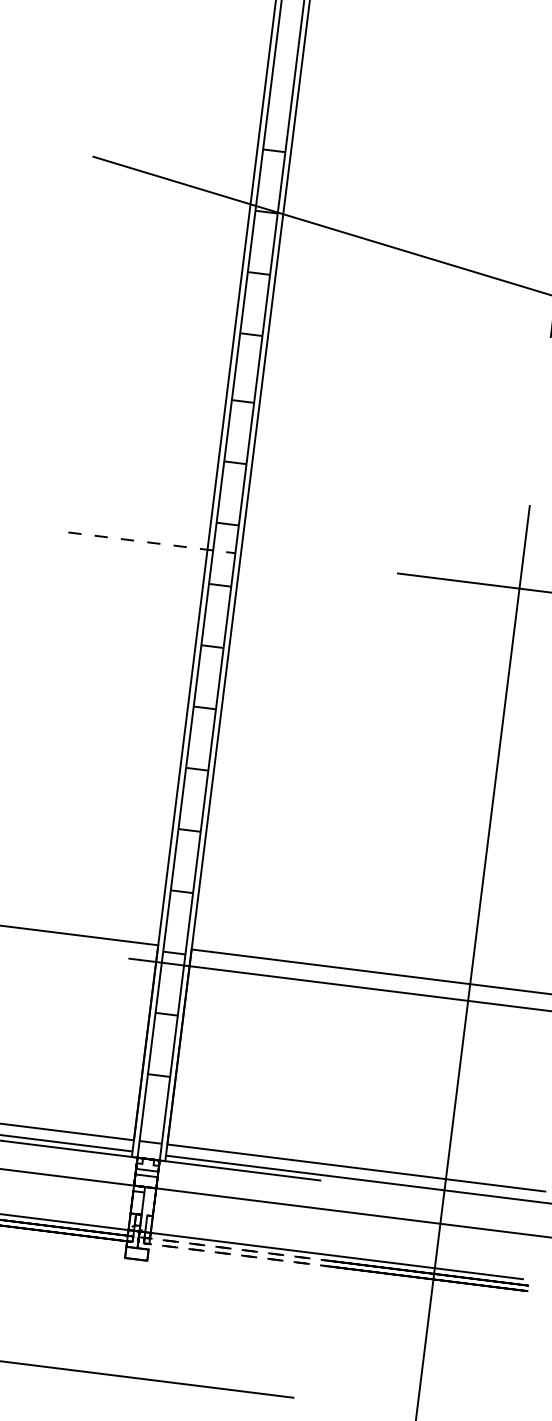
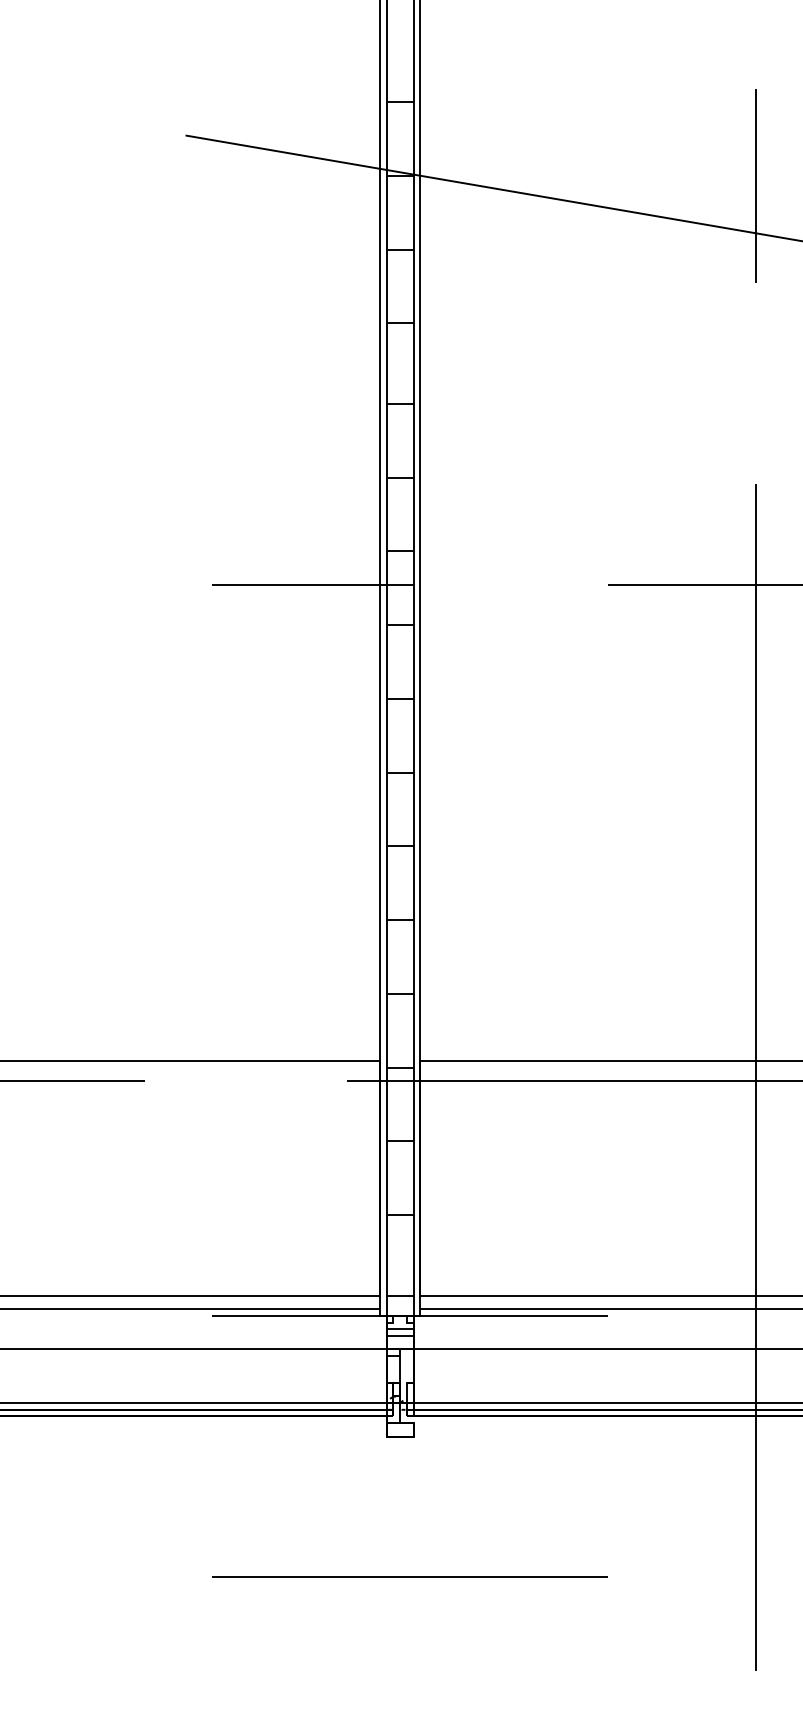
line: (151, 542) -> (312, 584), dashed -> solid
line: (144, 1237) -> (406, 1409), dashed -> solid
line: (143, 1243) -> (406, 1416), dashed -> solid

